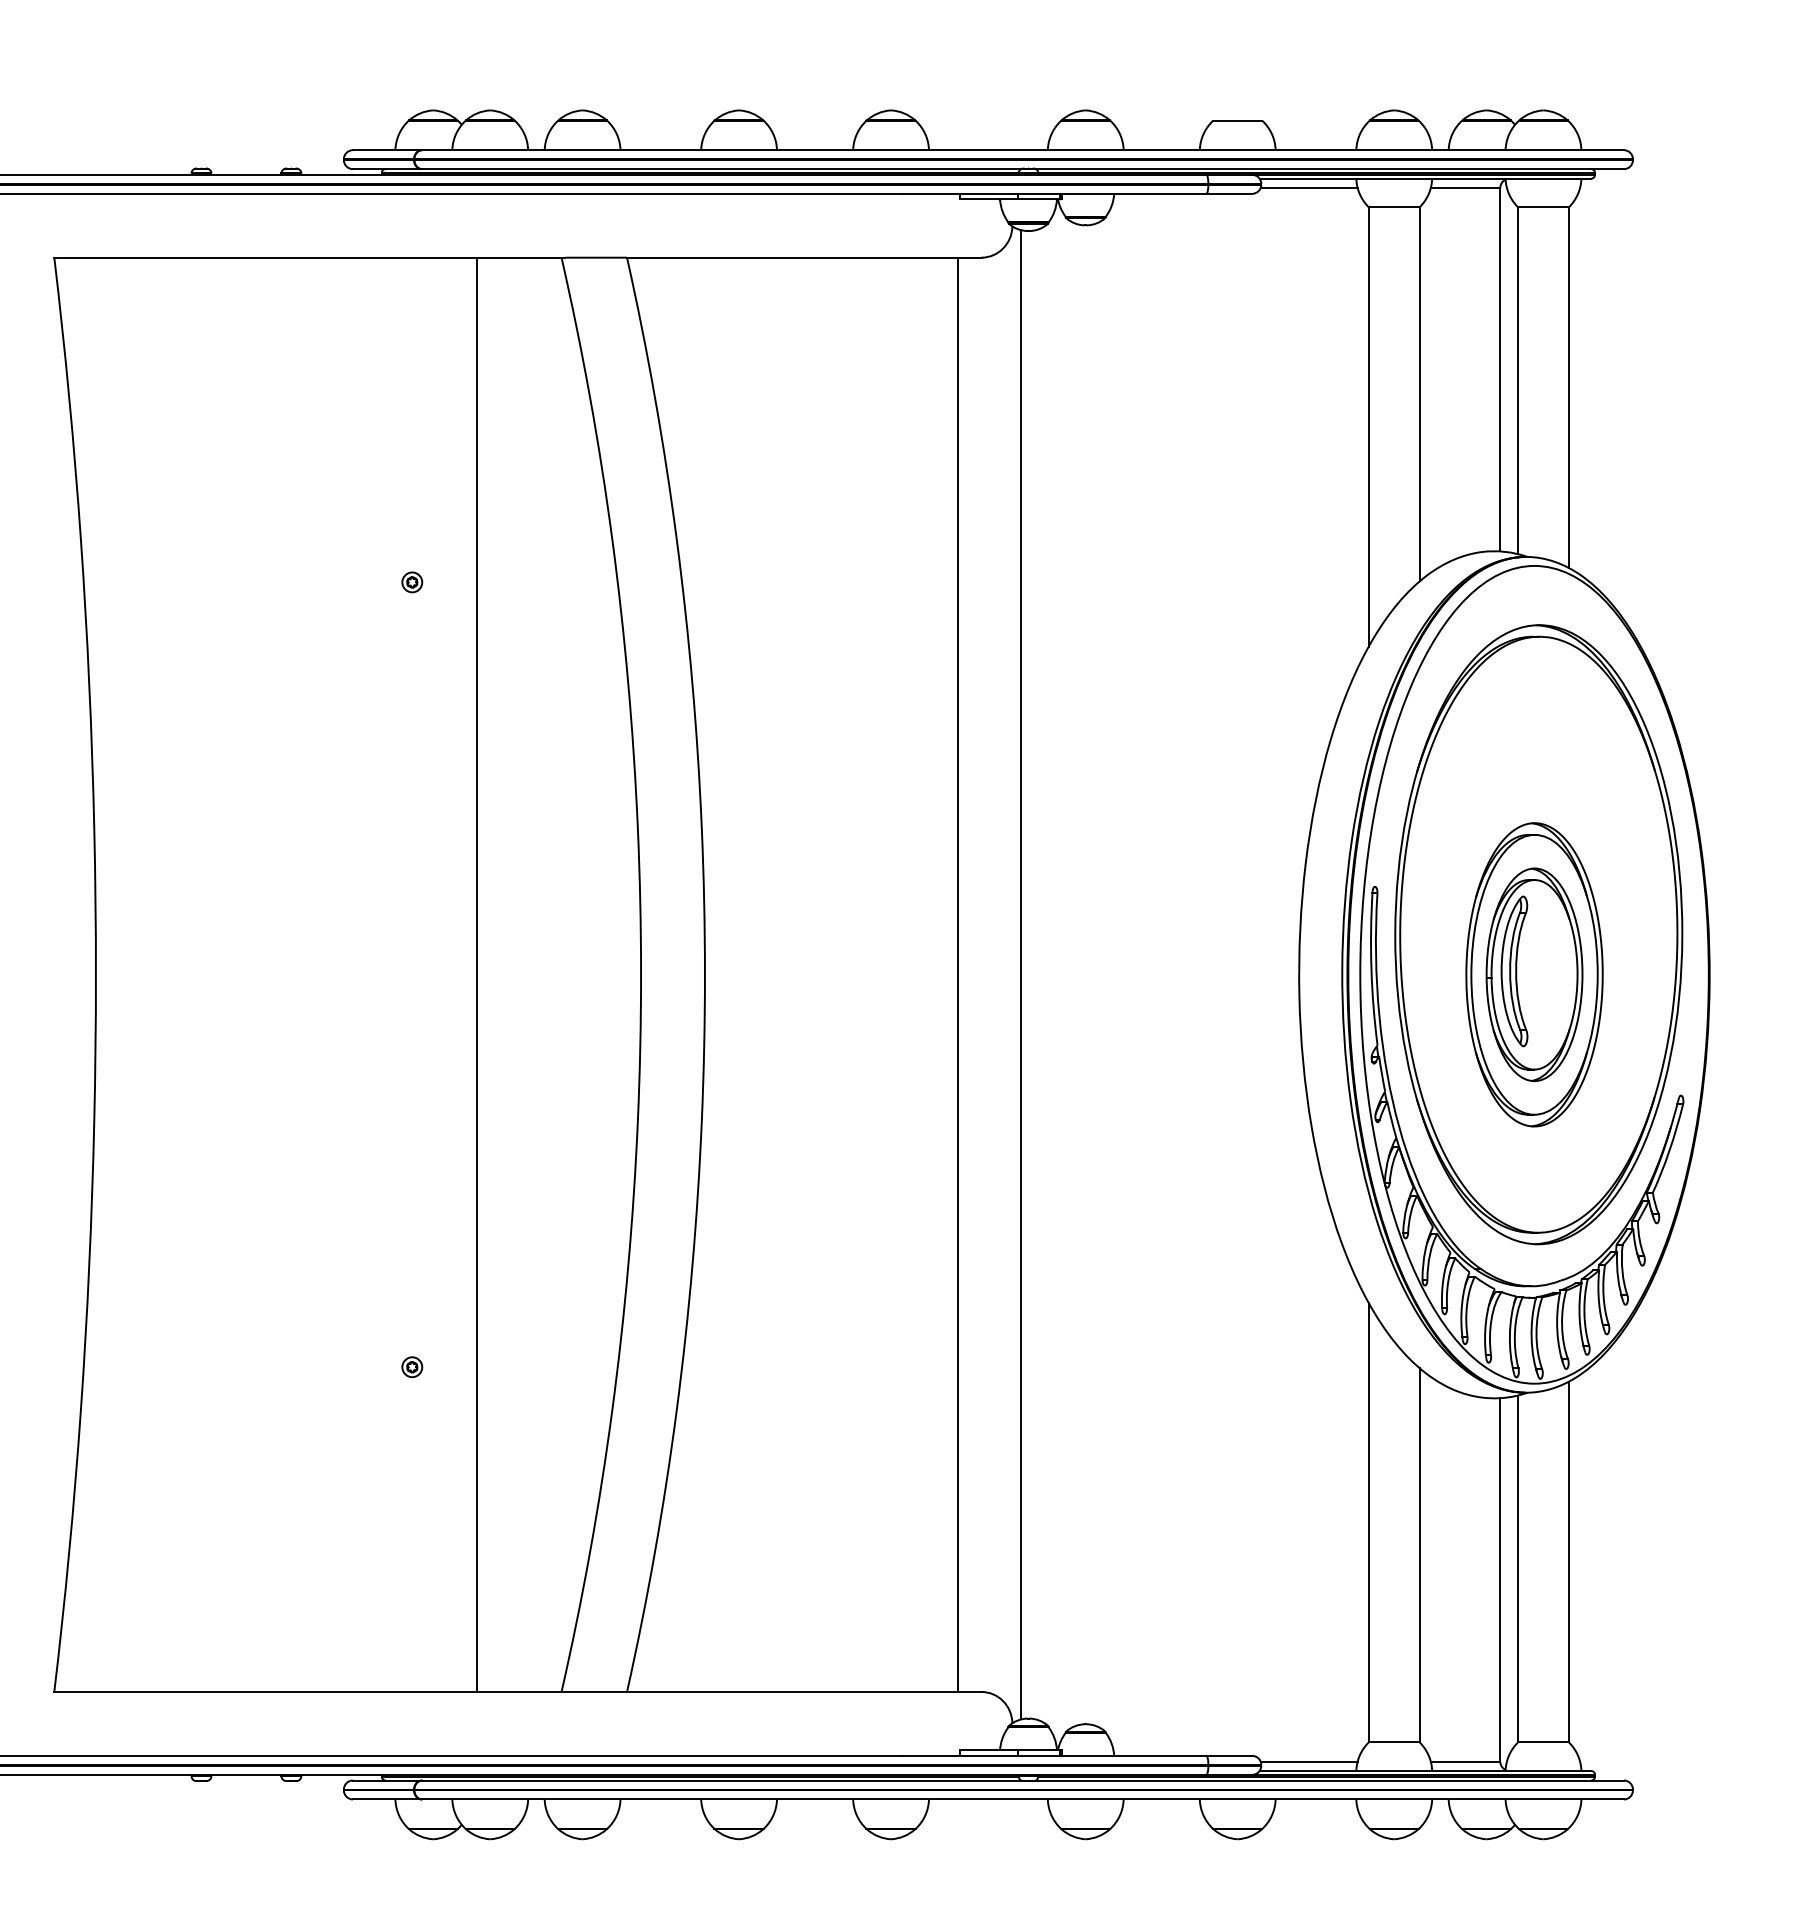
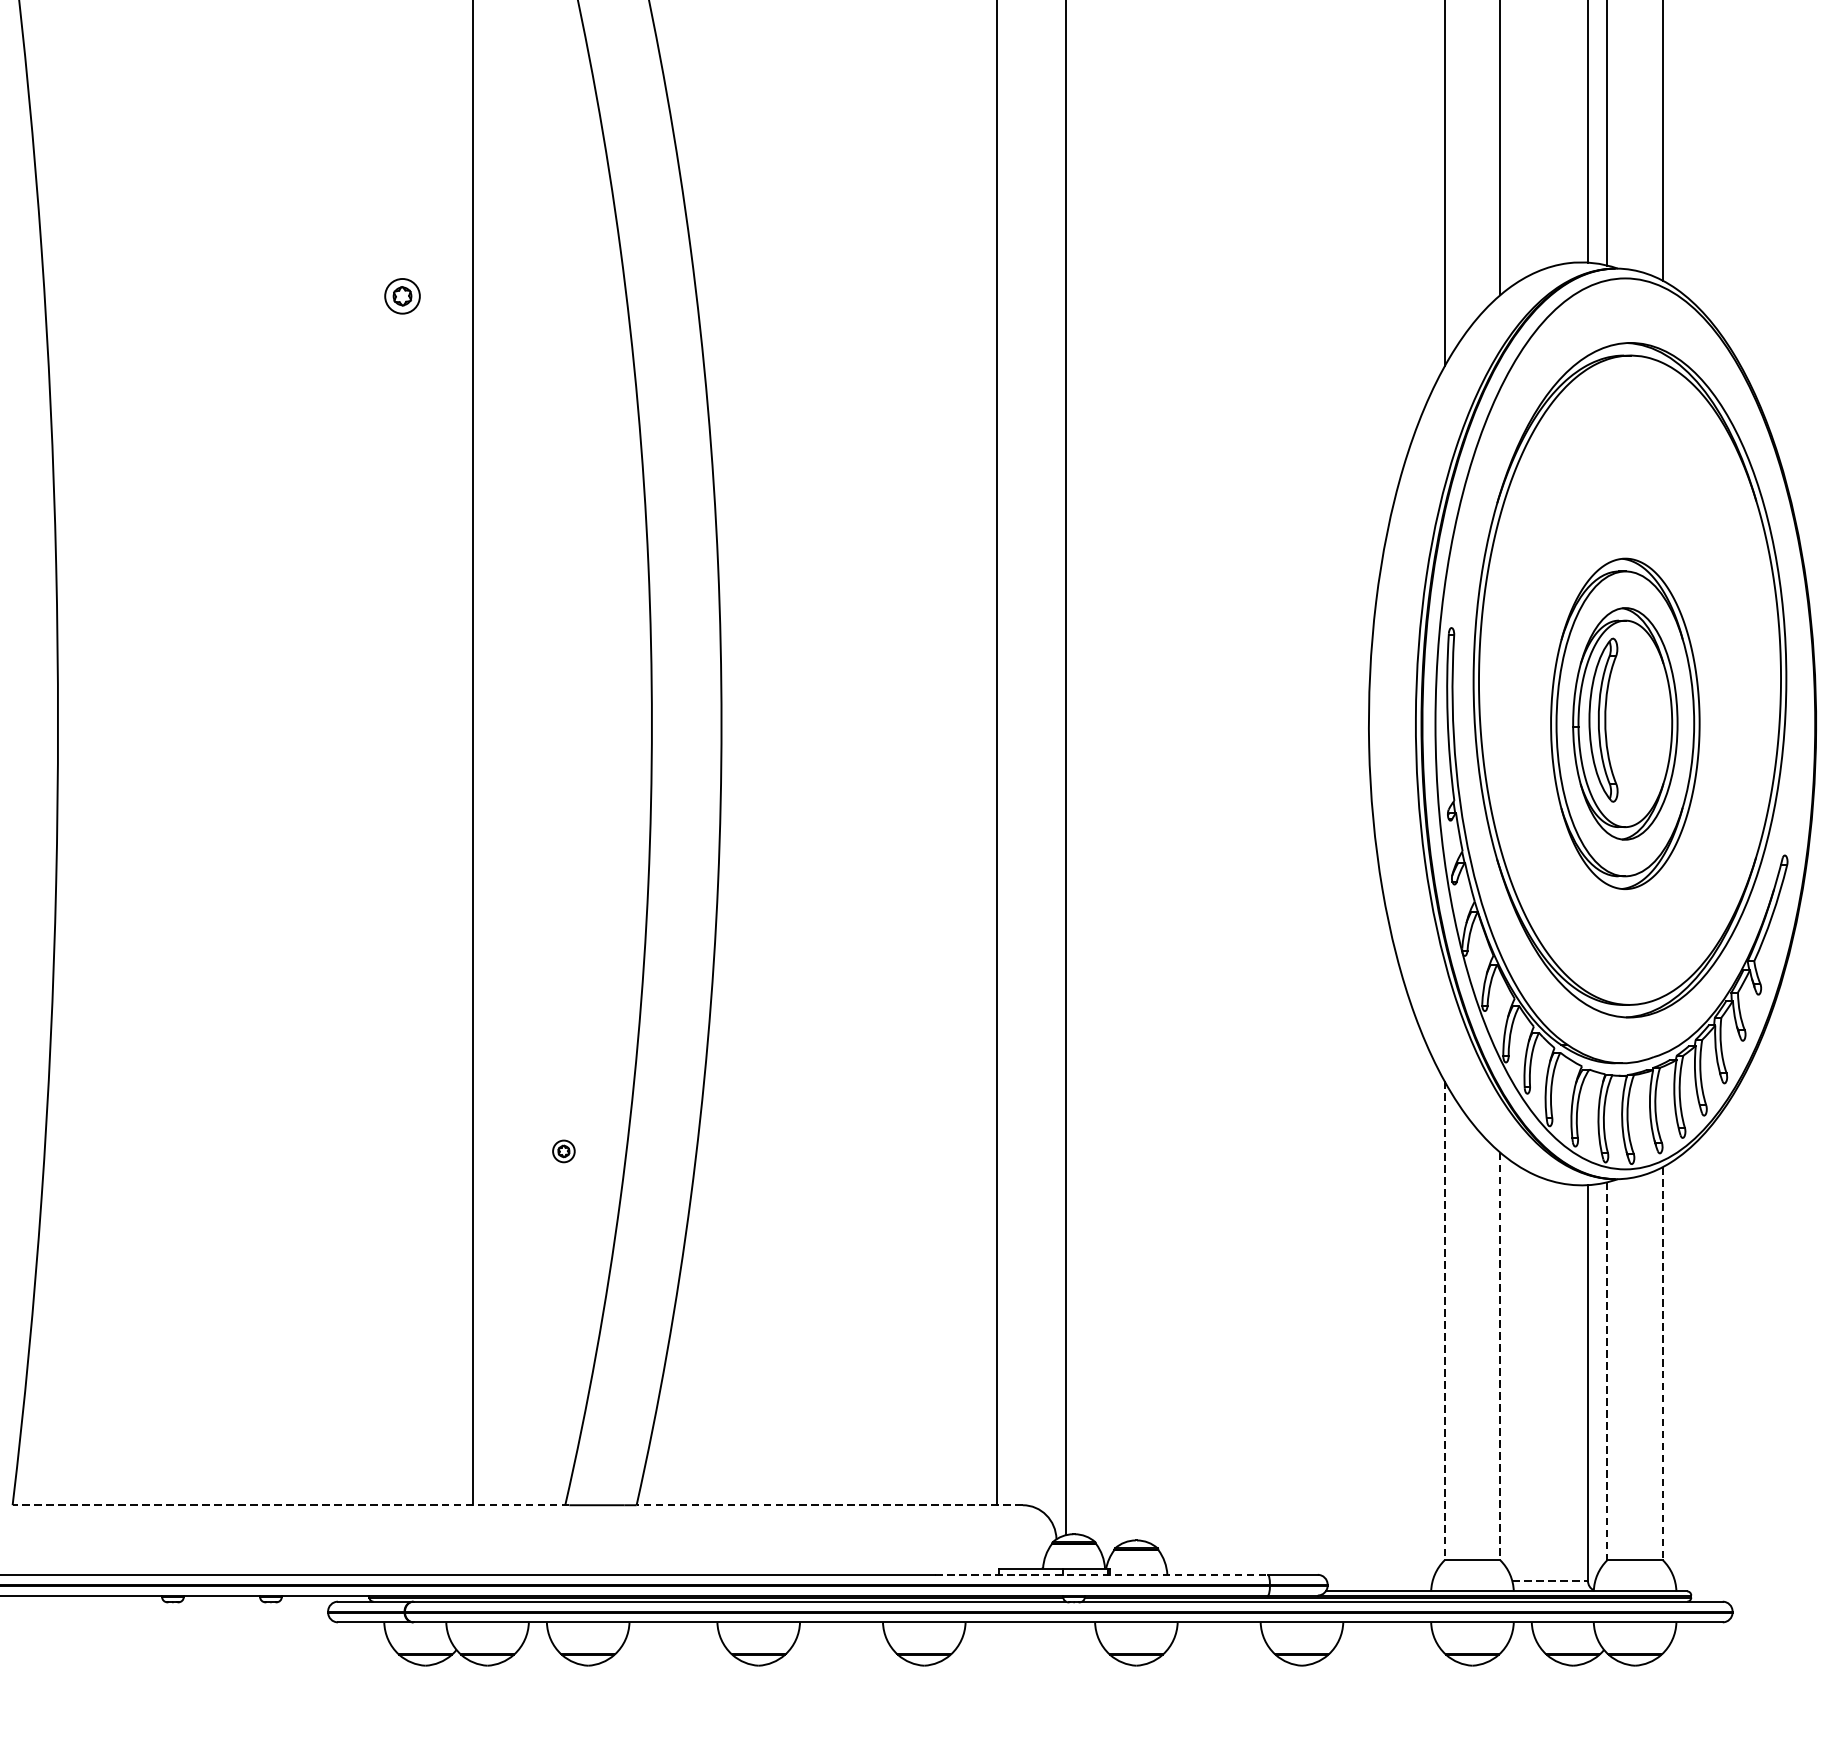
part: (412, 582) -> (402, 296), size x1.6
part: (412, 1367) -> (564, 1151), moved
line: (1368, 1522) -> (1444, 1320), solid -> dashed
line: (1419, 1555) -> (1500, 1356), solid -> dashed
line: (1569, 1562) -> (1663, 1364), solid -> dashed
line: (1518, 1569) -> (1607, 1371), solid -> dashed
line: (309, 1691) -> (290, 1504), solid -> dashed
line: (803, 1691) -> (828, 1504), solid -> dashed
line: (1053, 1755) -> (1101, 1574), solid -> dashed
line: (1308, 1761) -> (1379, 1580), removed
line: (1465, 1761) -> (1550, 1580), solid -> dashed

